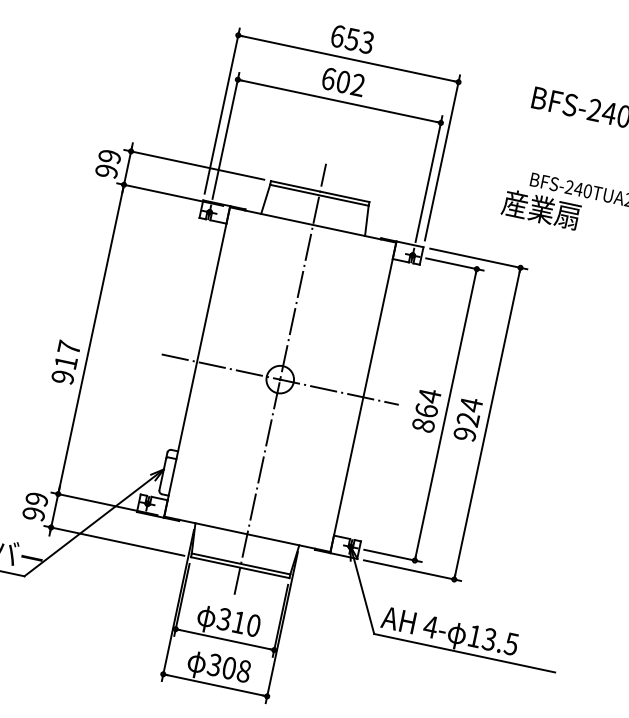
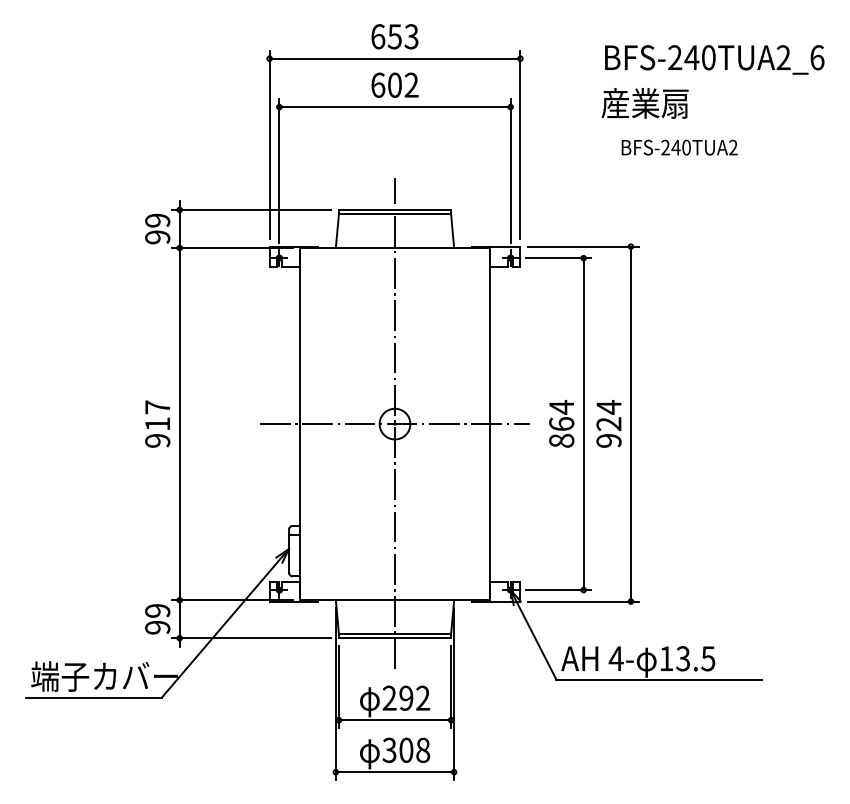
text: (540, 209) -> (644, 103), moved
text: (66, 361) -> (157, 423), moved
text: (239, 621) -> (406, 697), 310 -> 292

